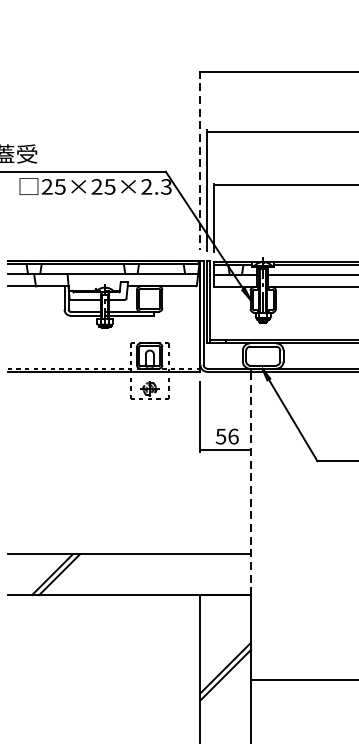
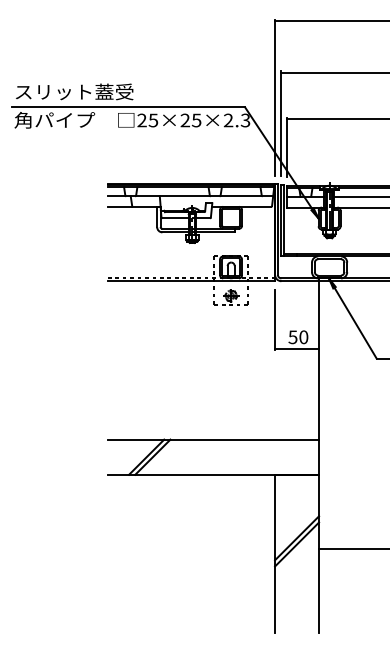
line: (200, 161) -> (275, 98), dashed -> solid
text: (233, 435) -> (303, 336), 56 -> 50
line: (251, 484) -> (319, 378), dashed -> solid

